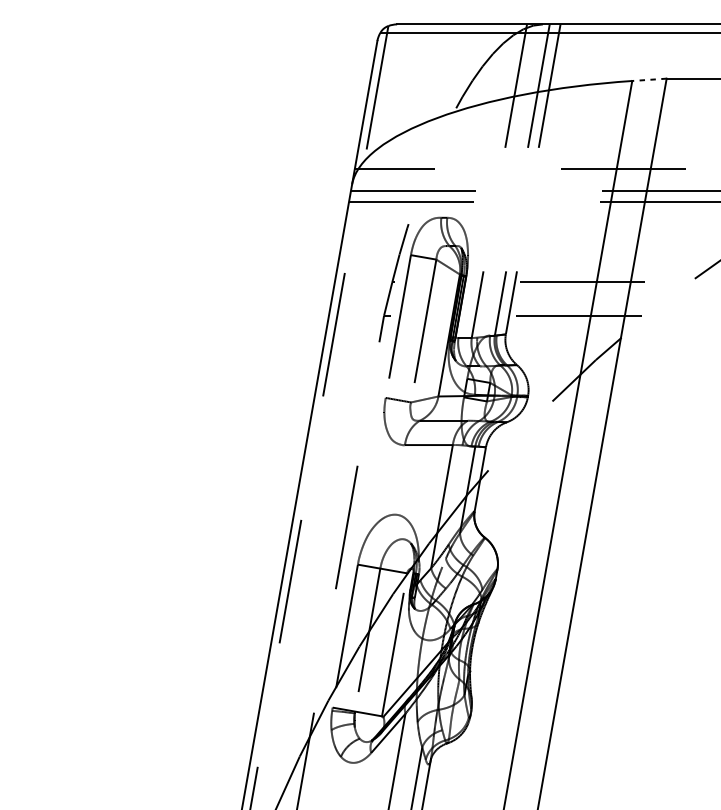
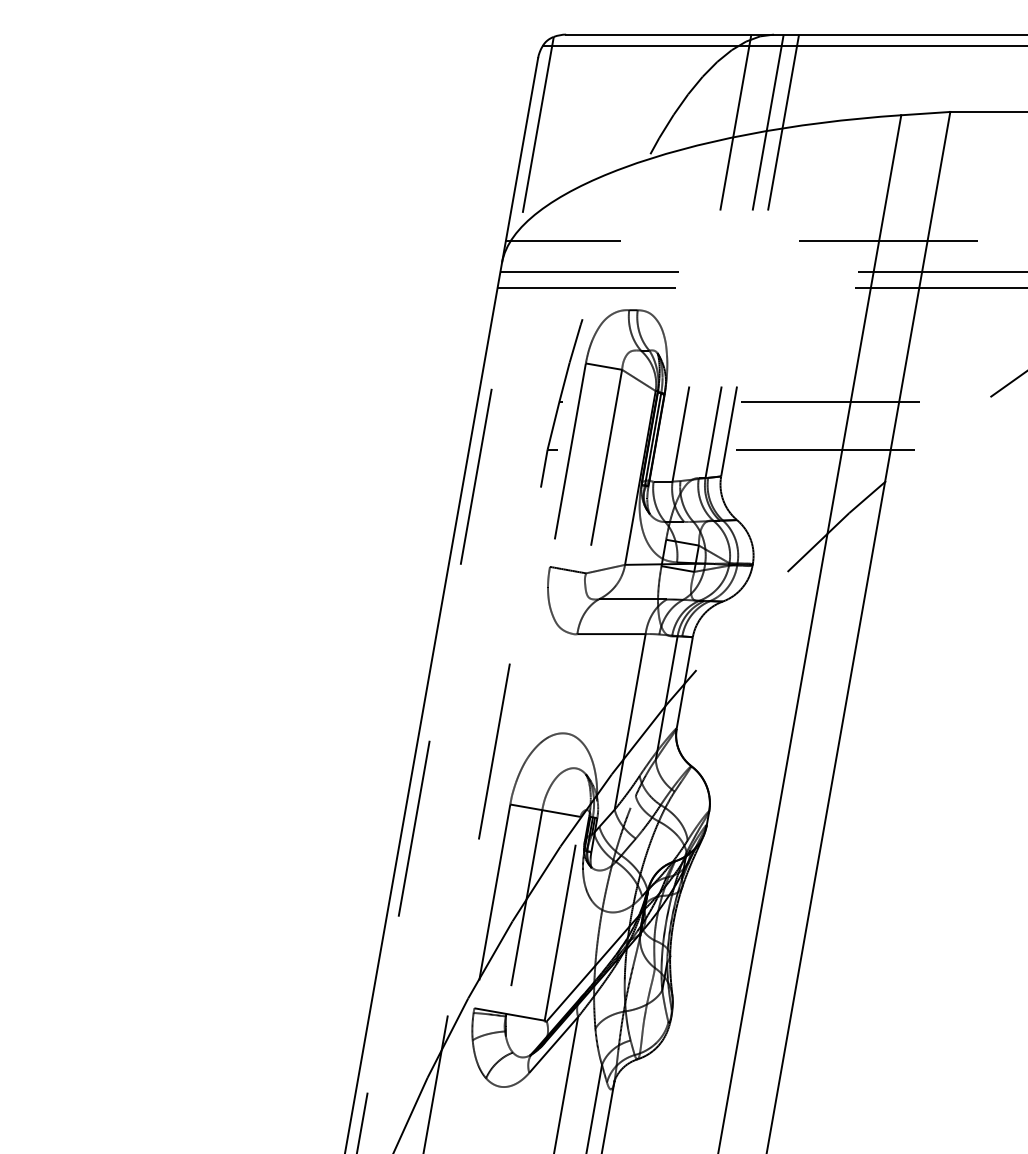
line: (649, 79) -> (925, 113), dashed -> solid

